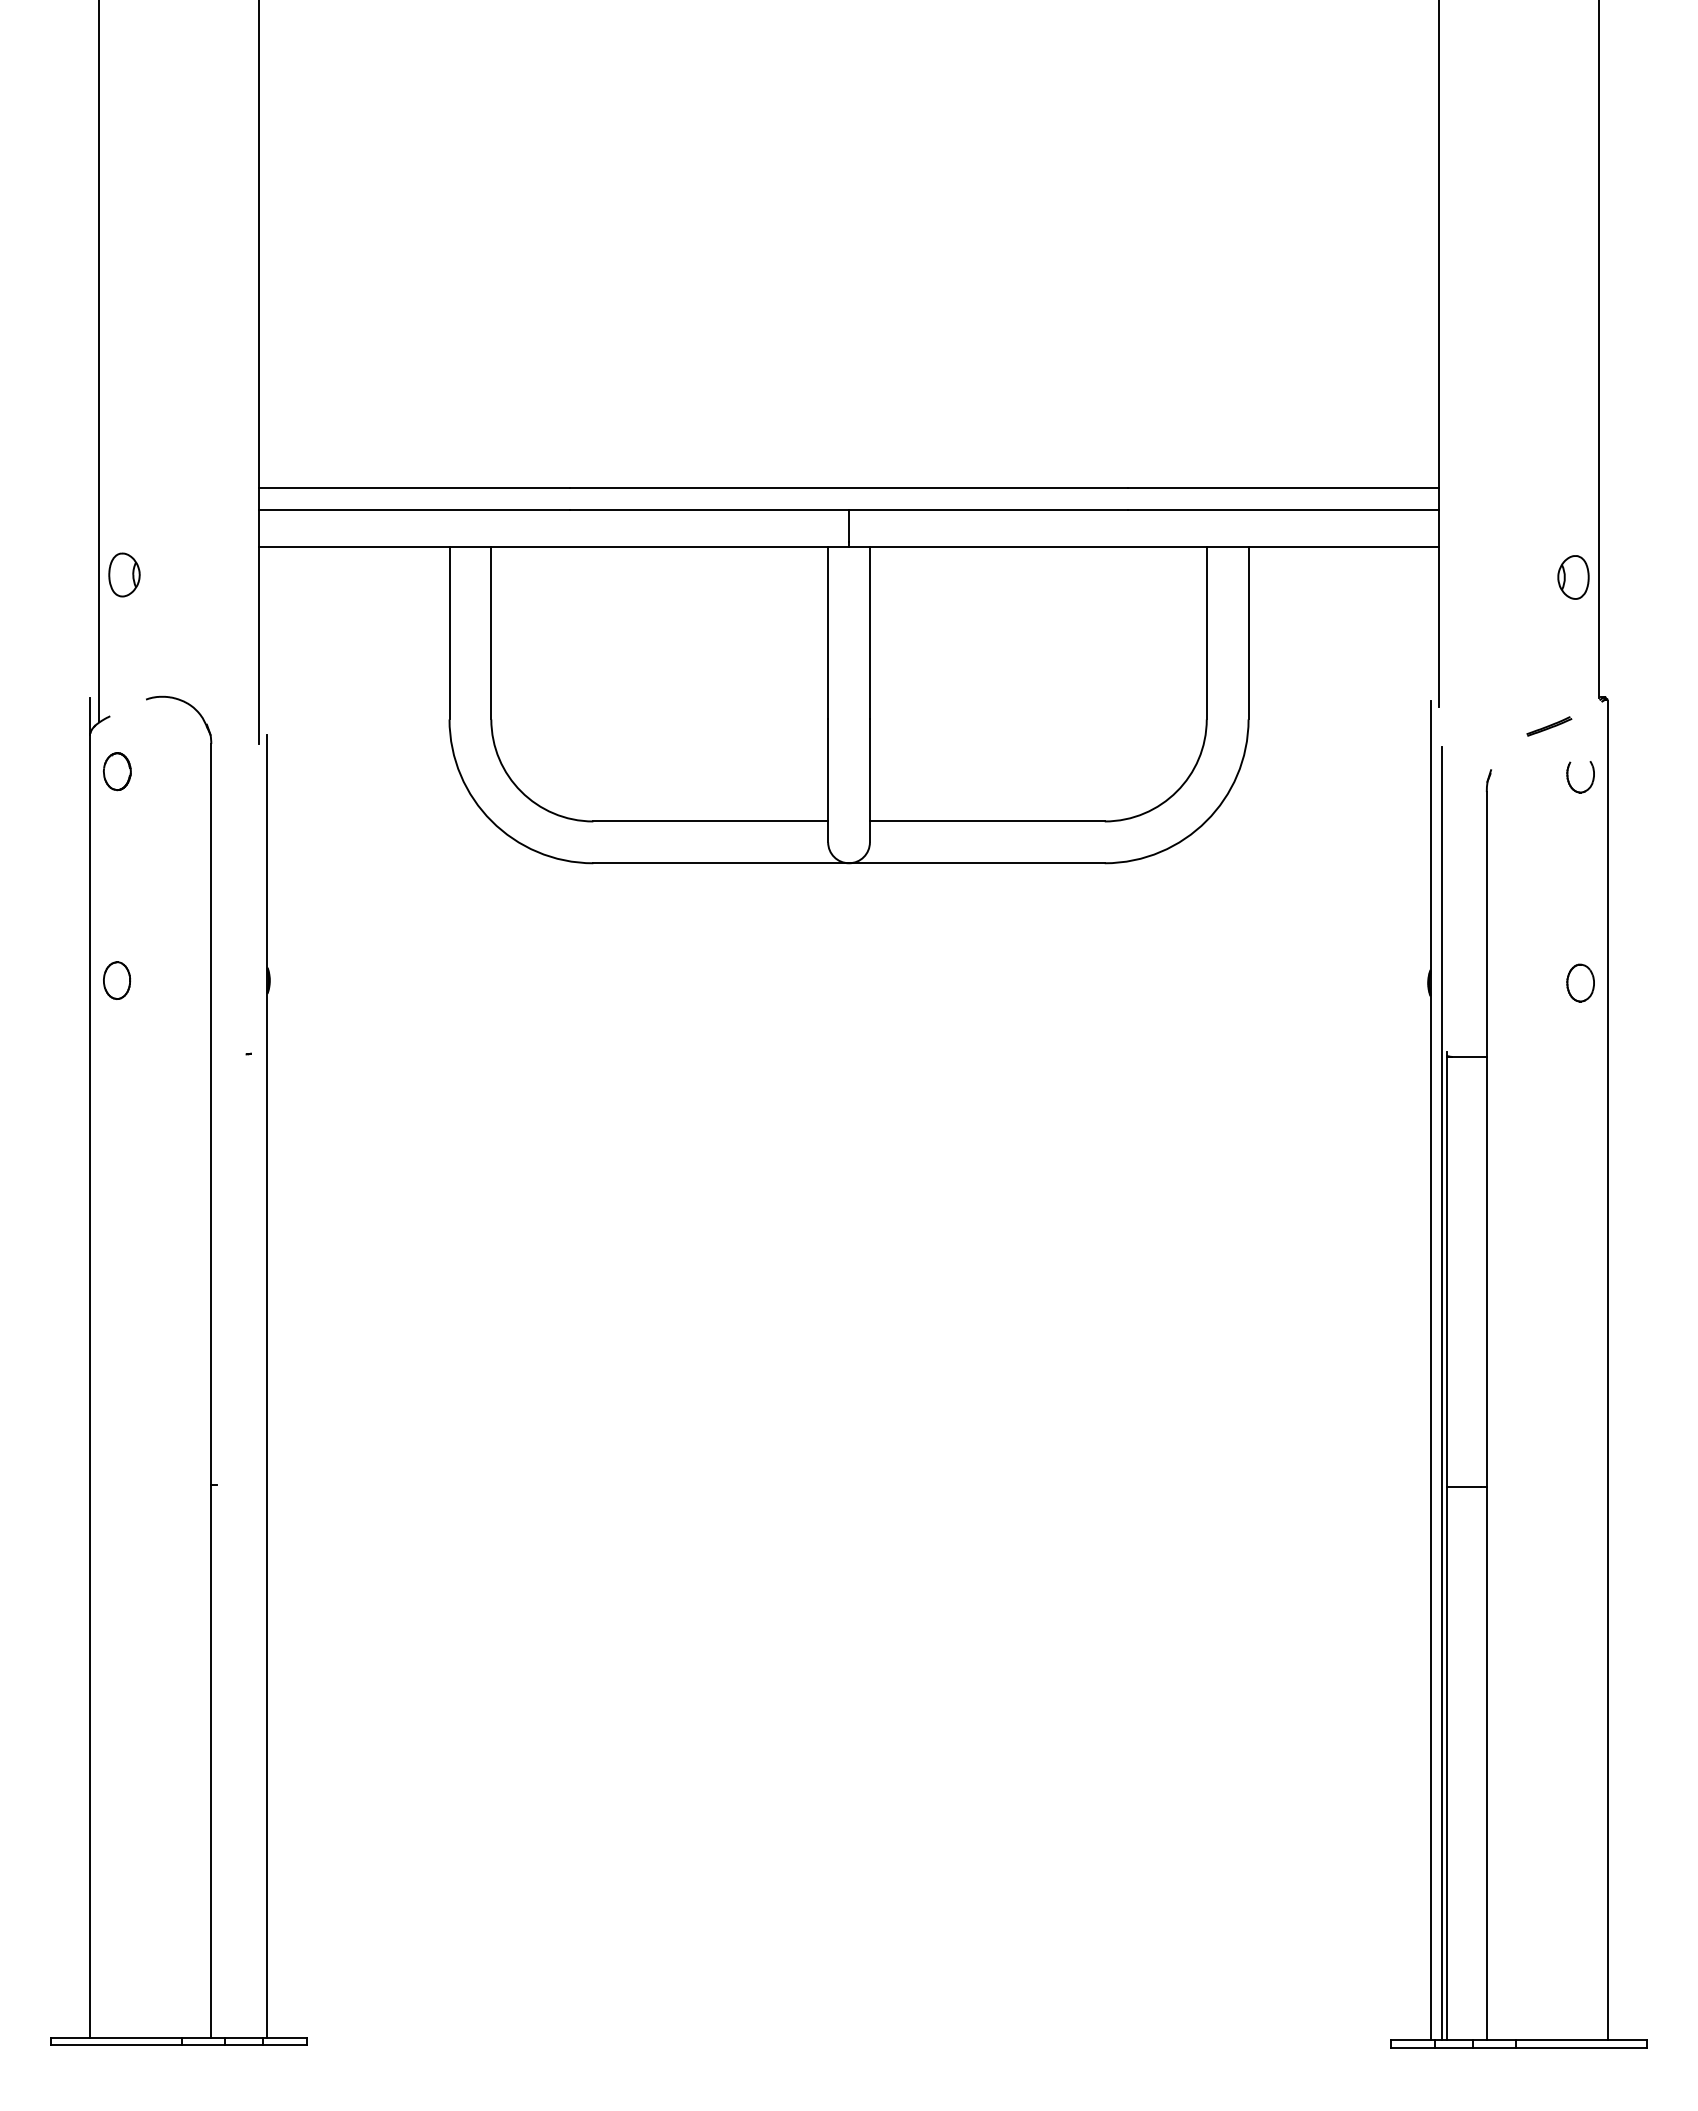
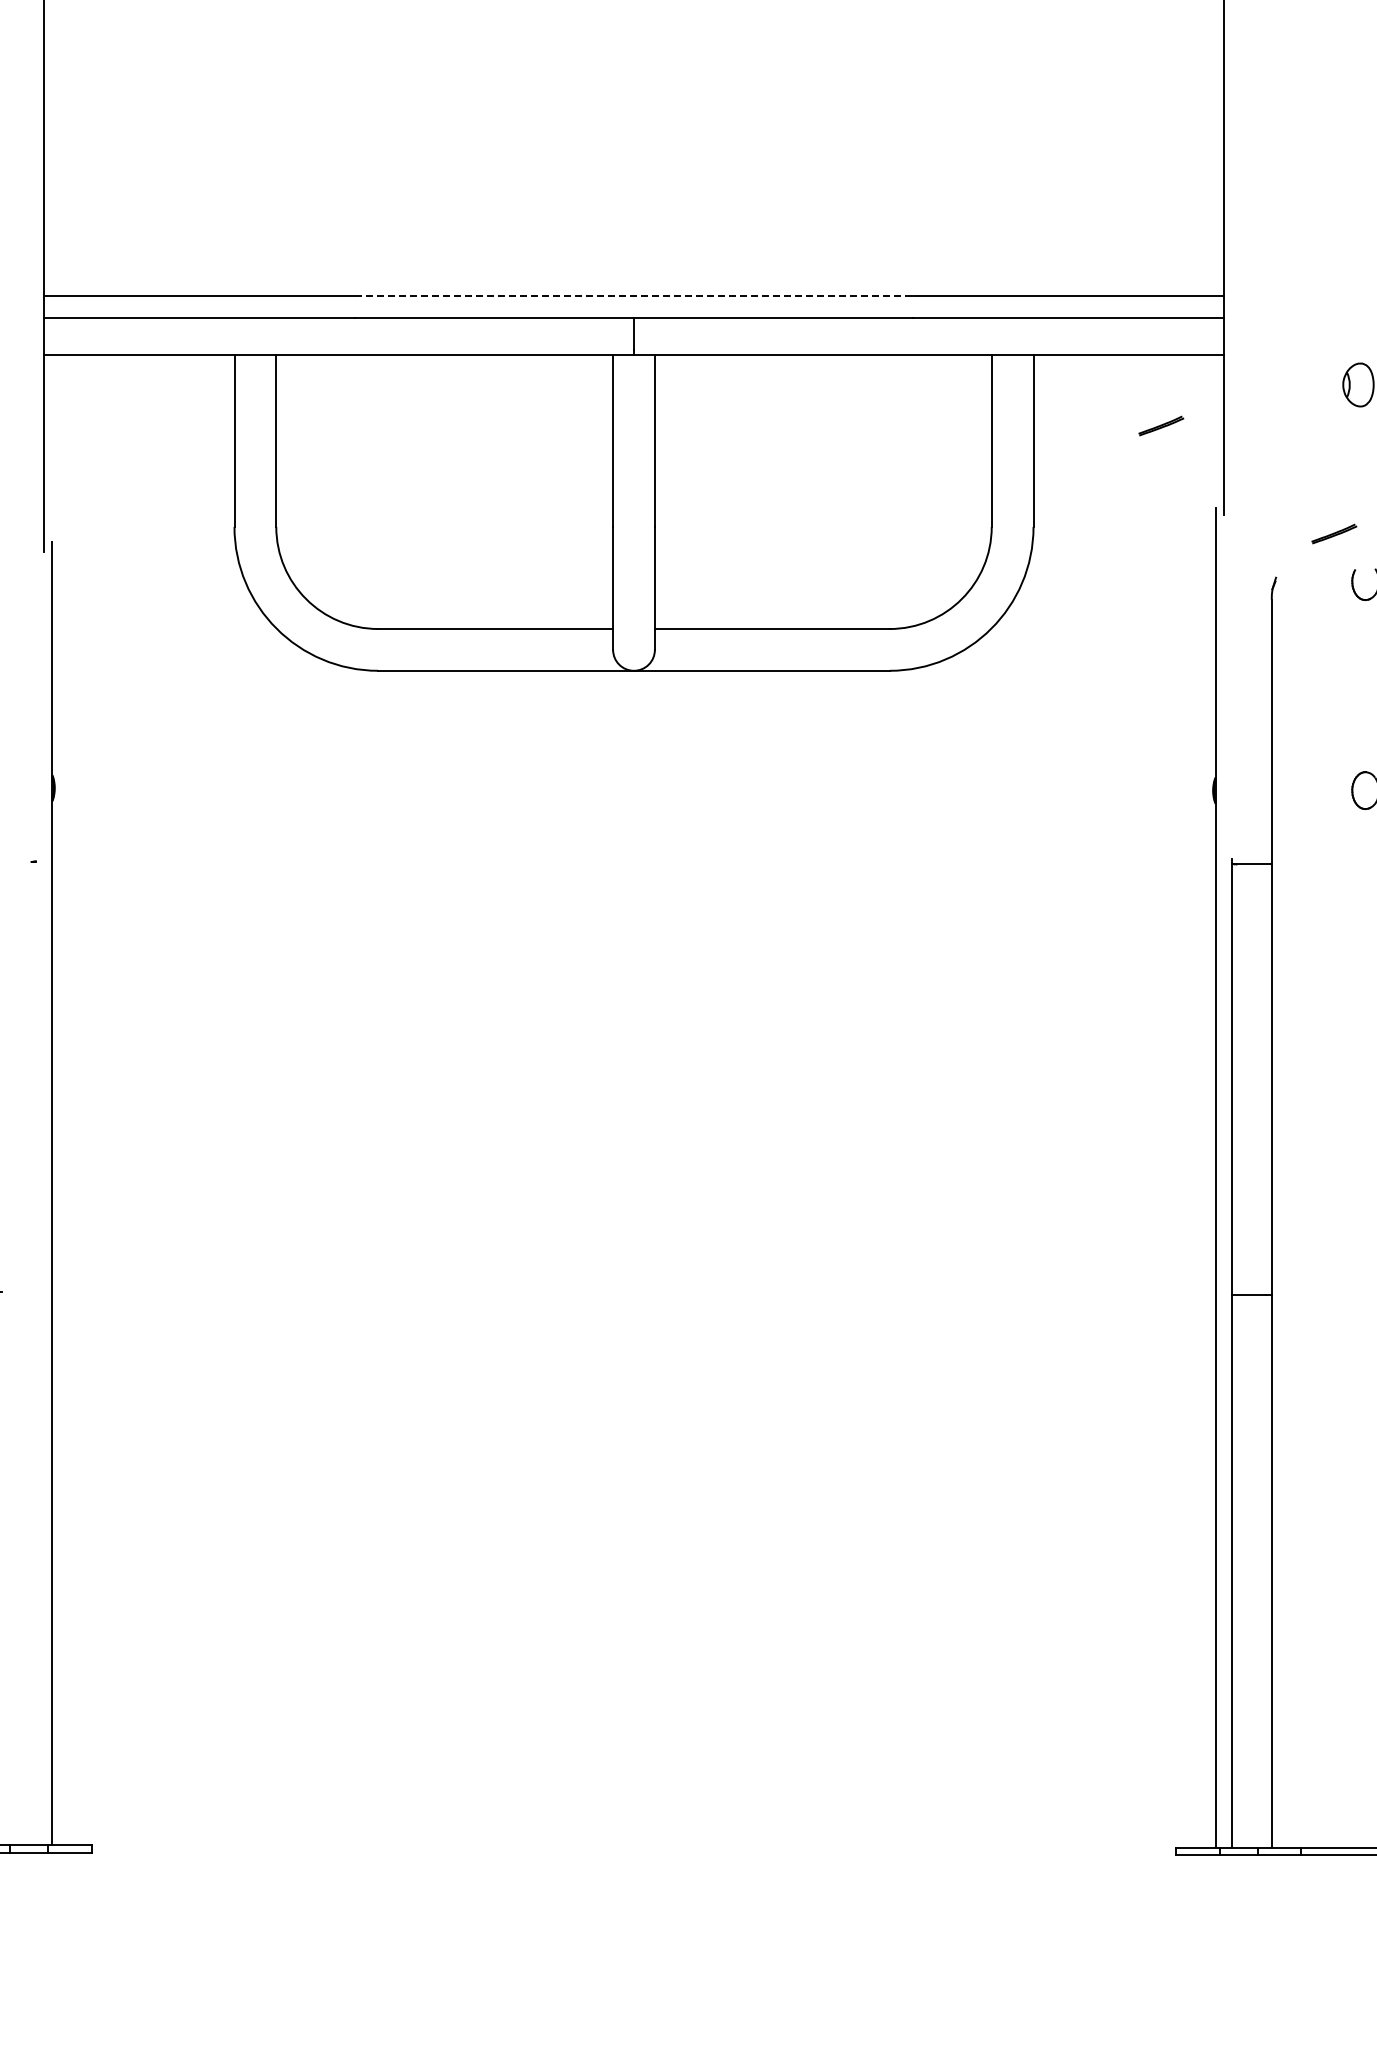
line: (849, 488) -> (634, 296), solid -> dashed
part: (1376, 618) -> (1161, 426), added
line: (1441, 1393) -> (1226, 1201), removed

